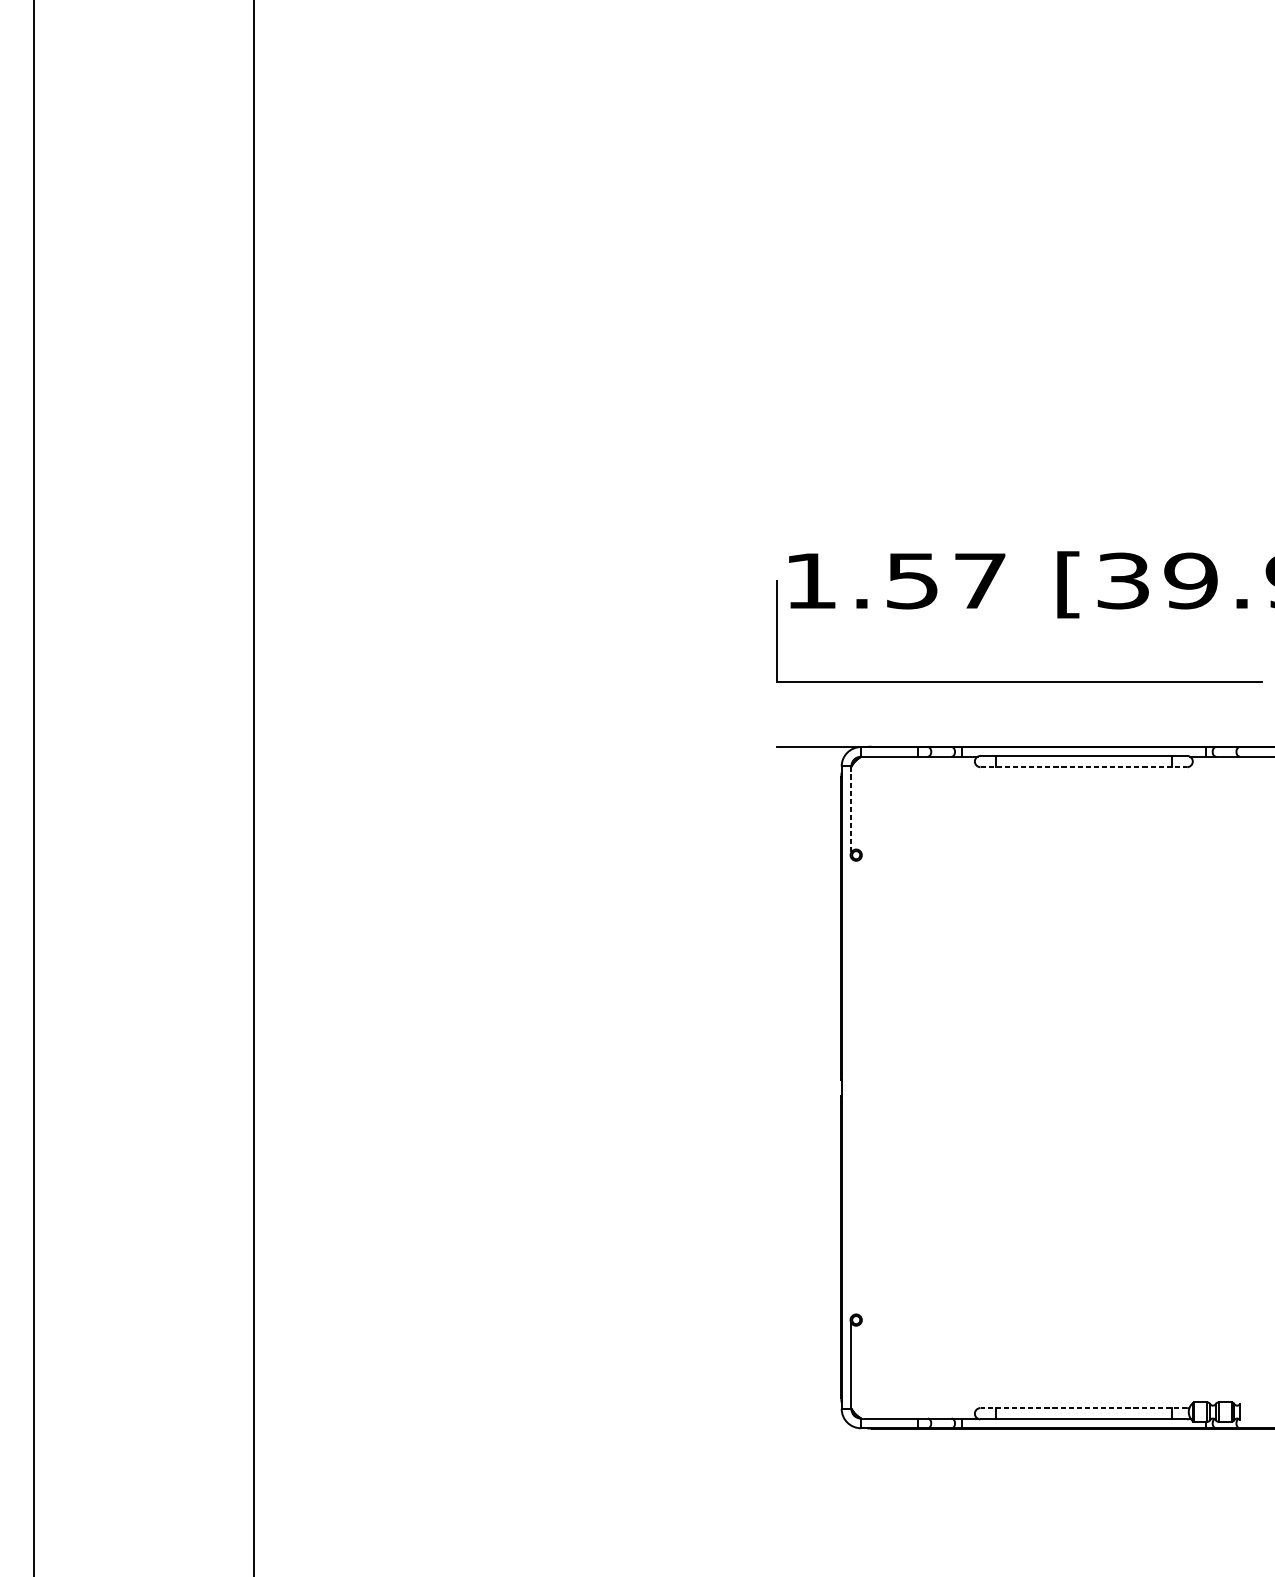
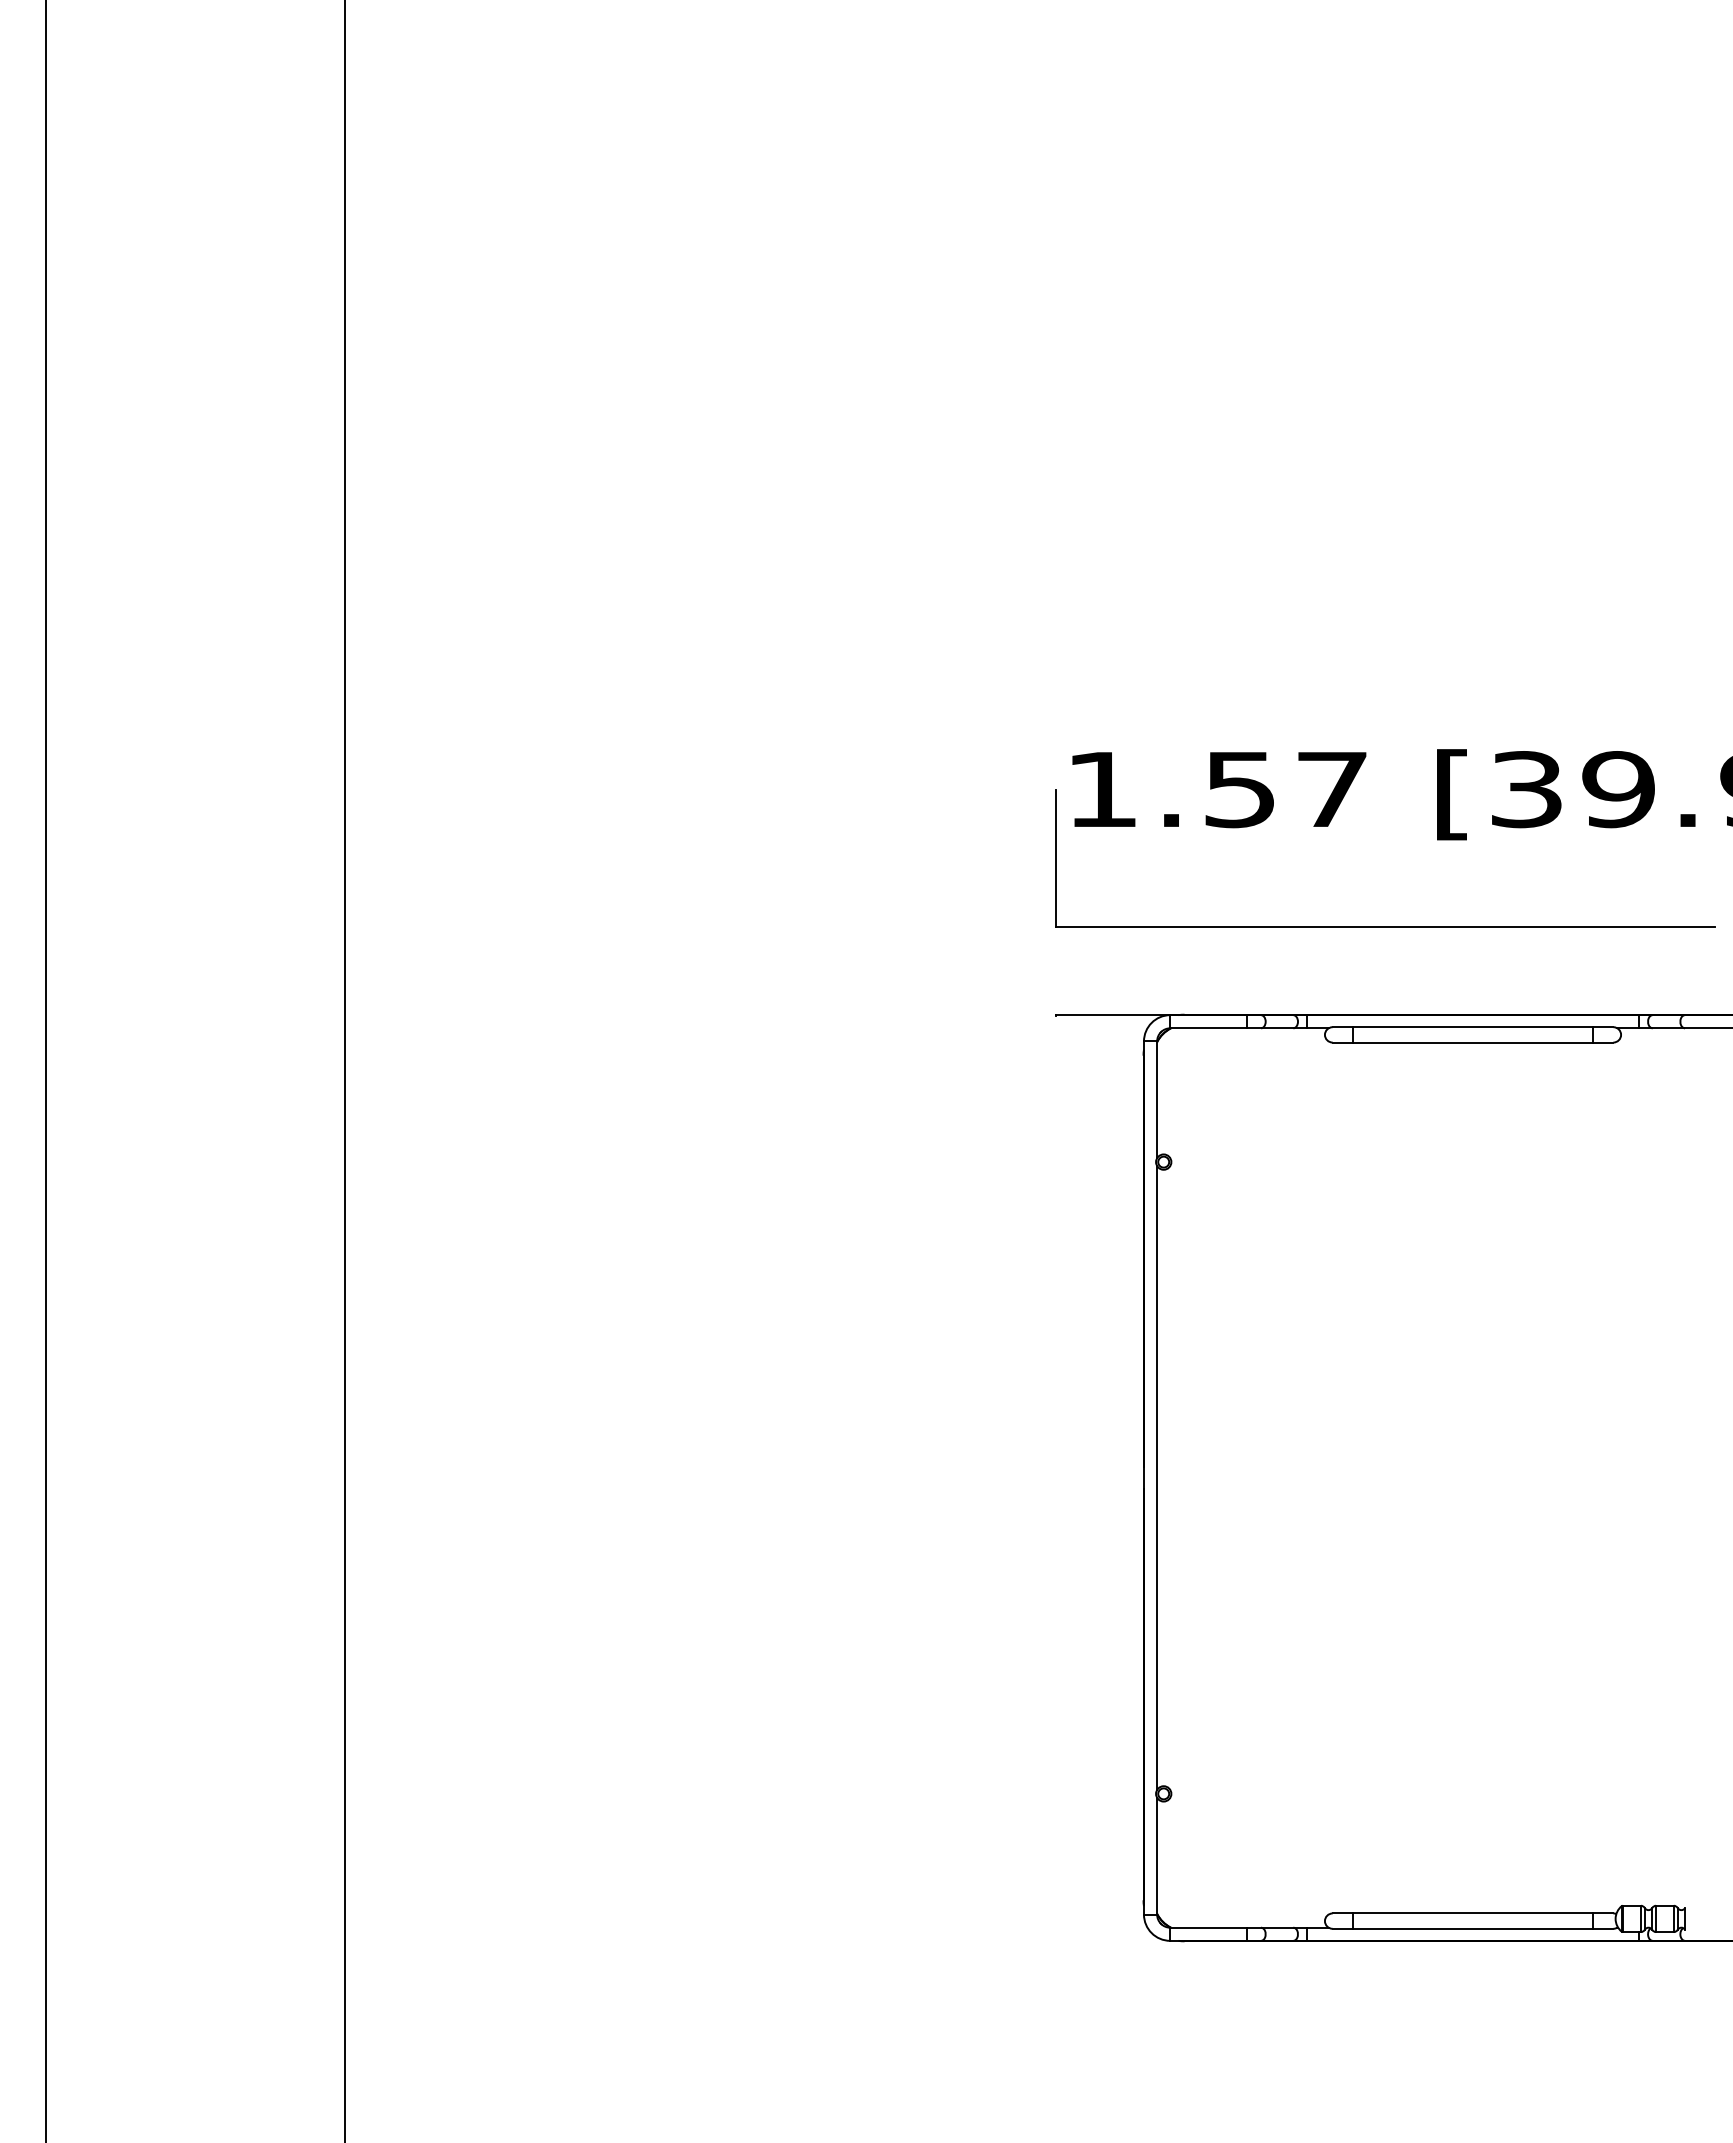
line: (1084, 767) -> (1473, 1042), dashed -> solid
line: (851, 809) -> (1157, 1100), dashed -> solid
line: (851, 1087) -> (1157, 1477), added
line: (1083, 1408) -> (1472, 1913), dashed -> solid

